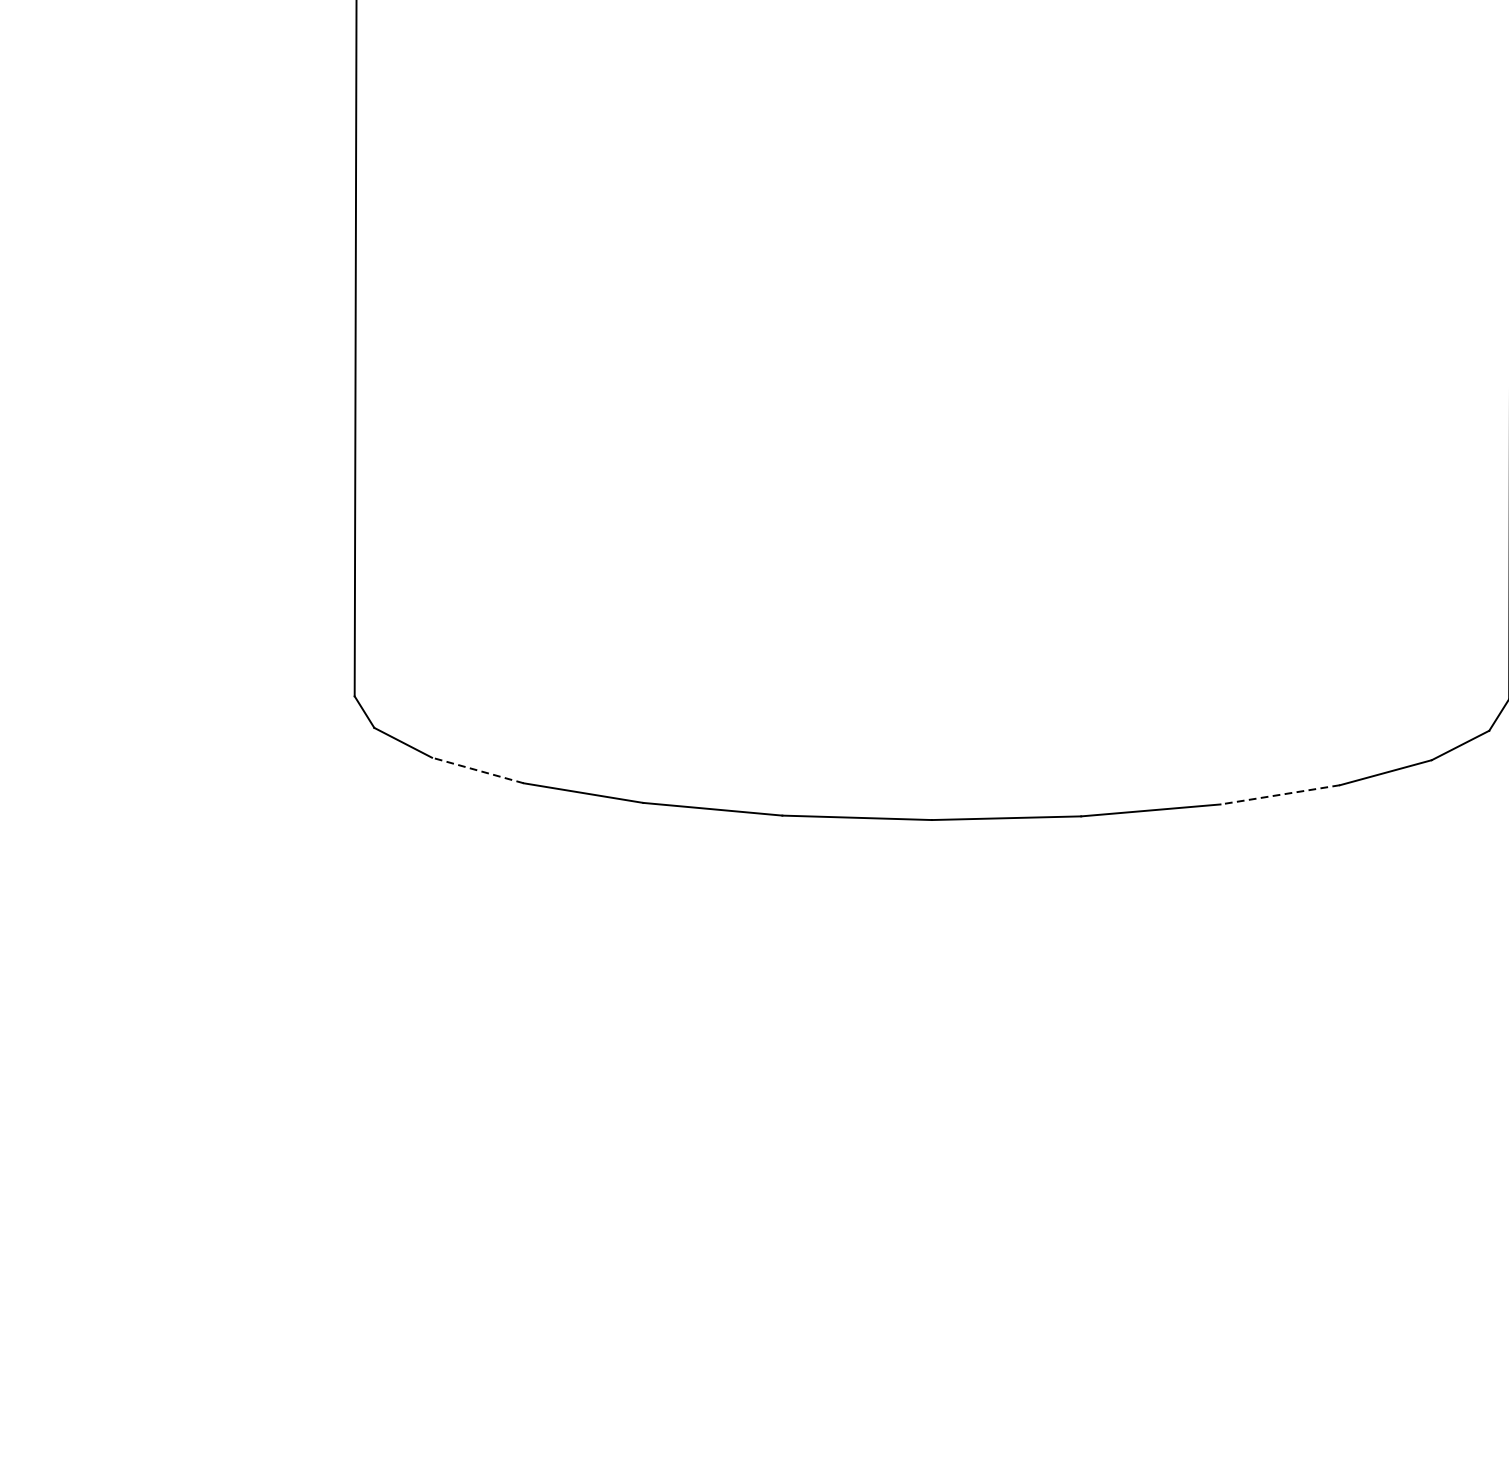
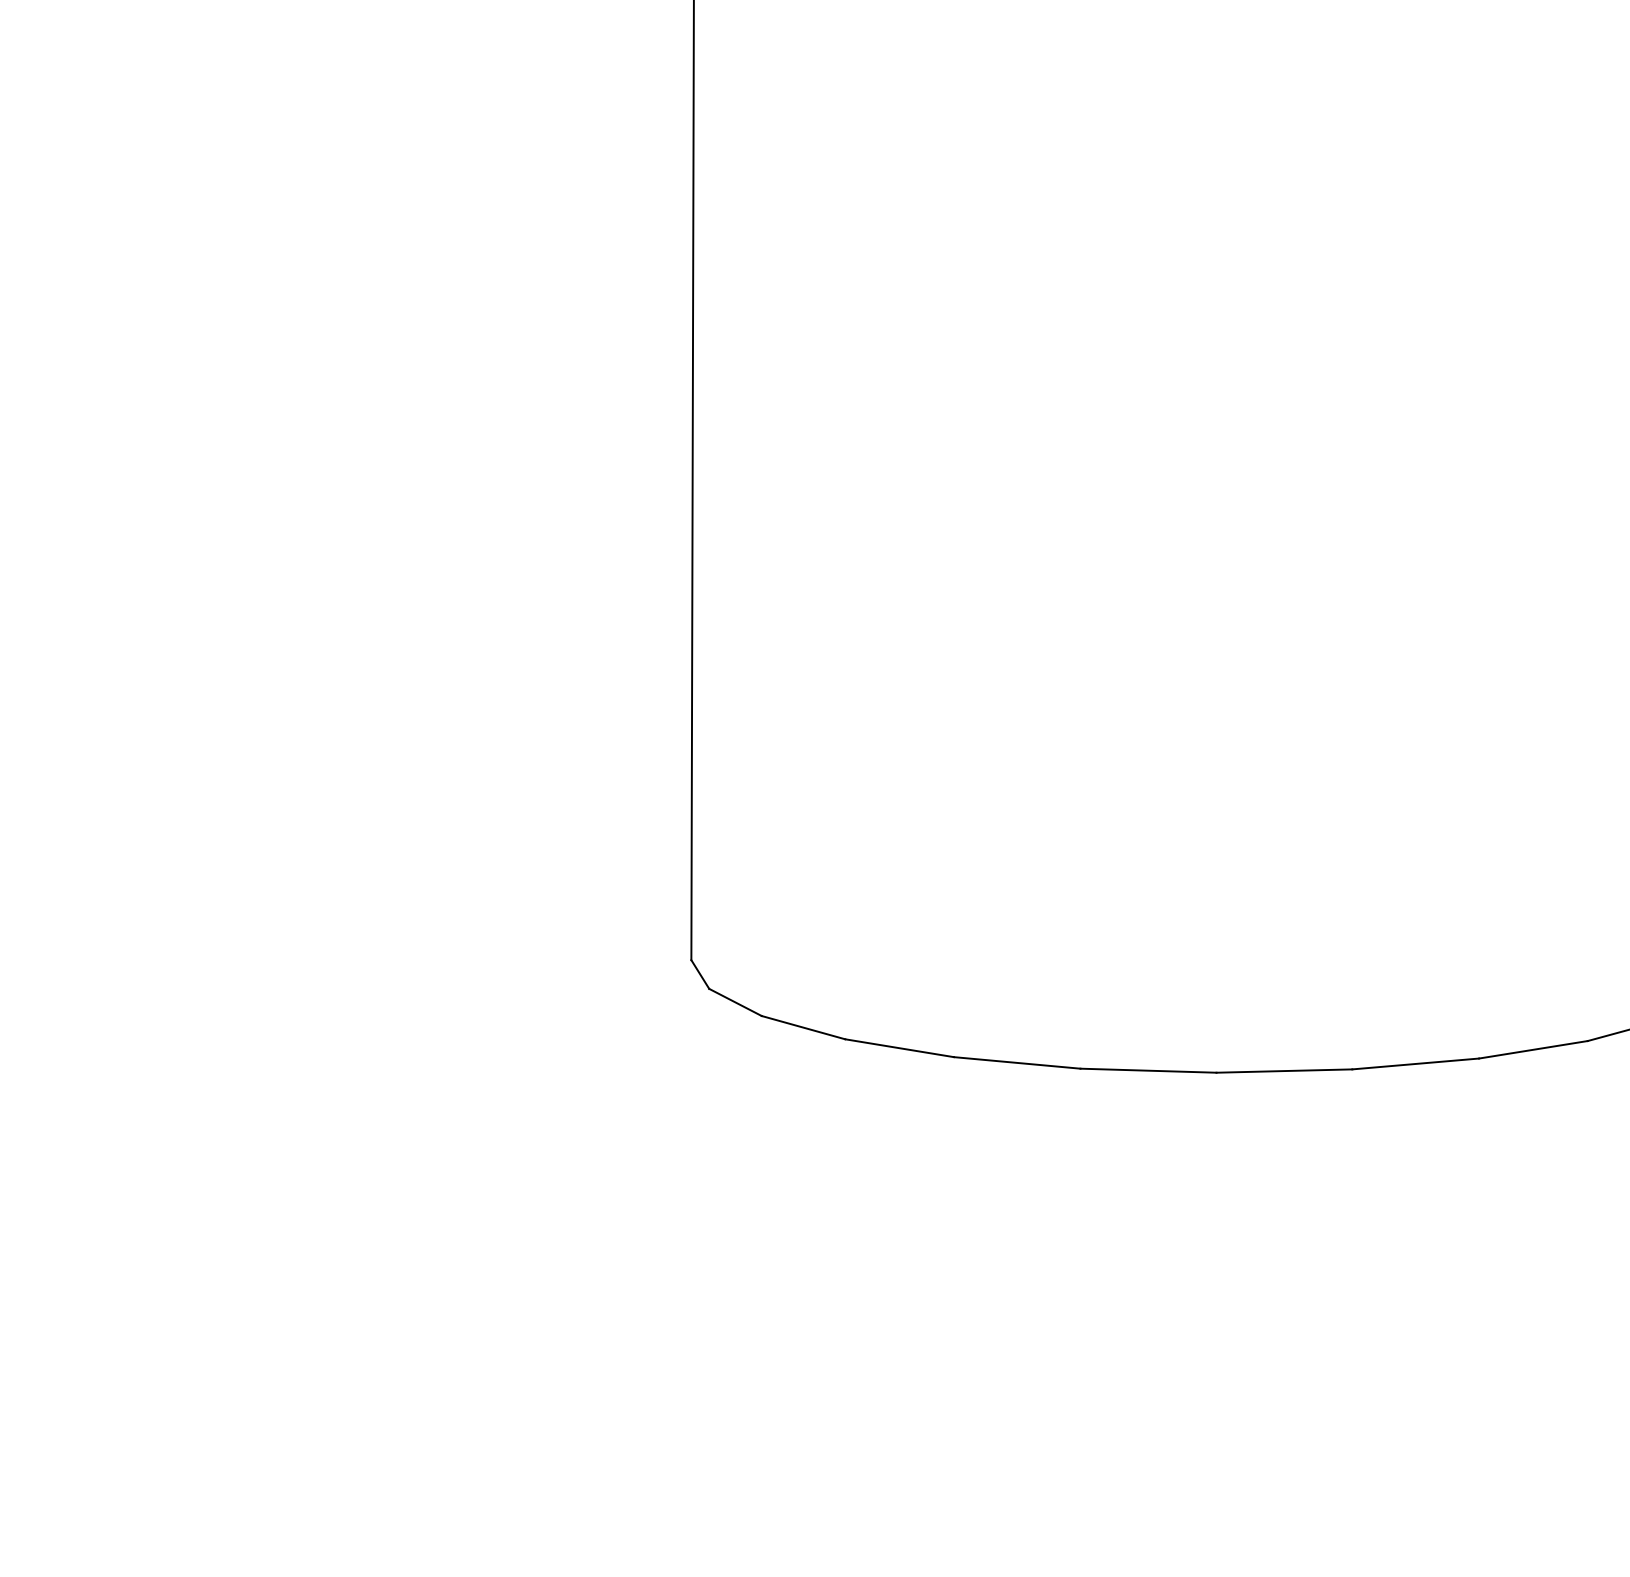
line: (477, 770) -> (803, 1027), dashed -> solid
line: (1279, 794) -> (1532, 1049), dashed -> solid

